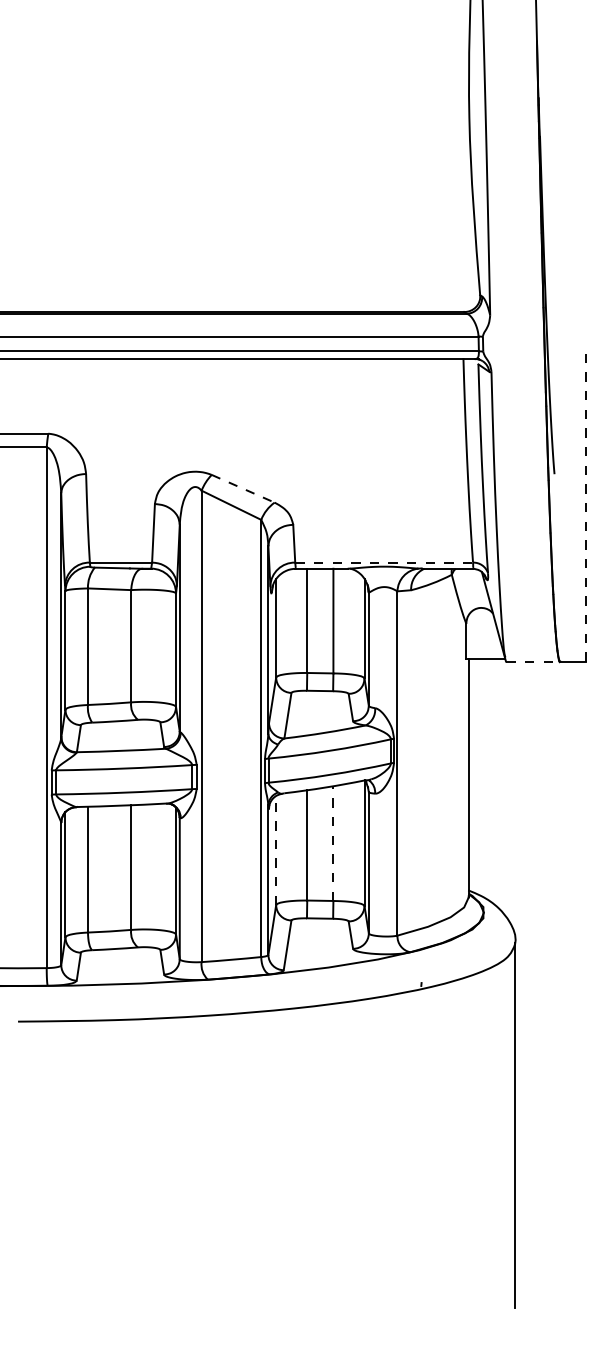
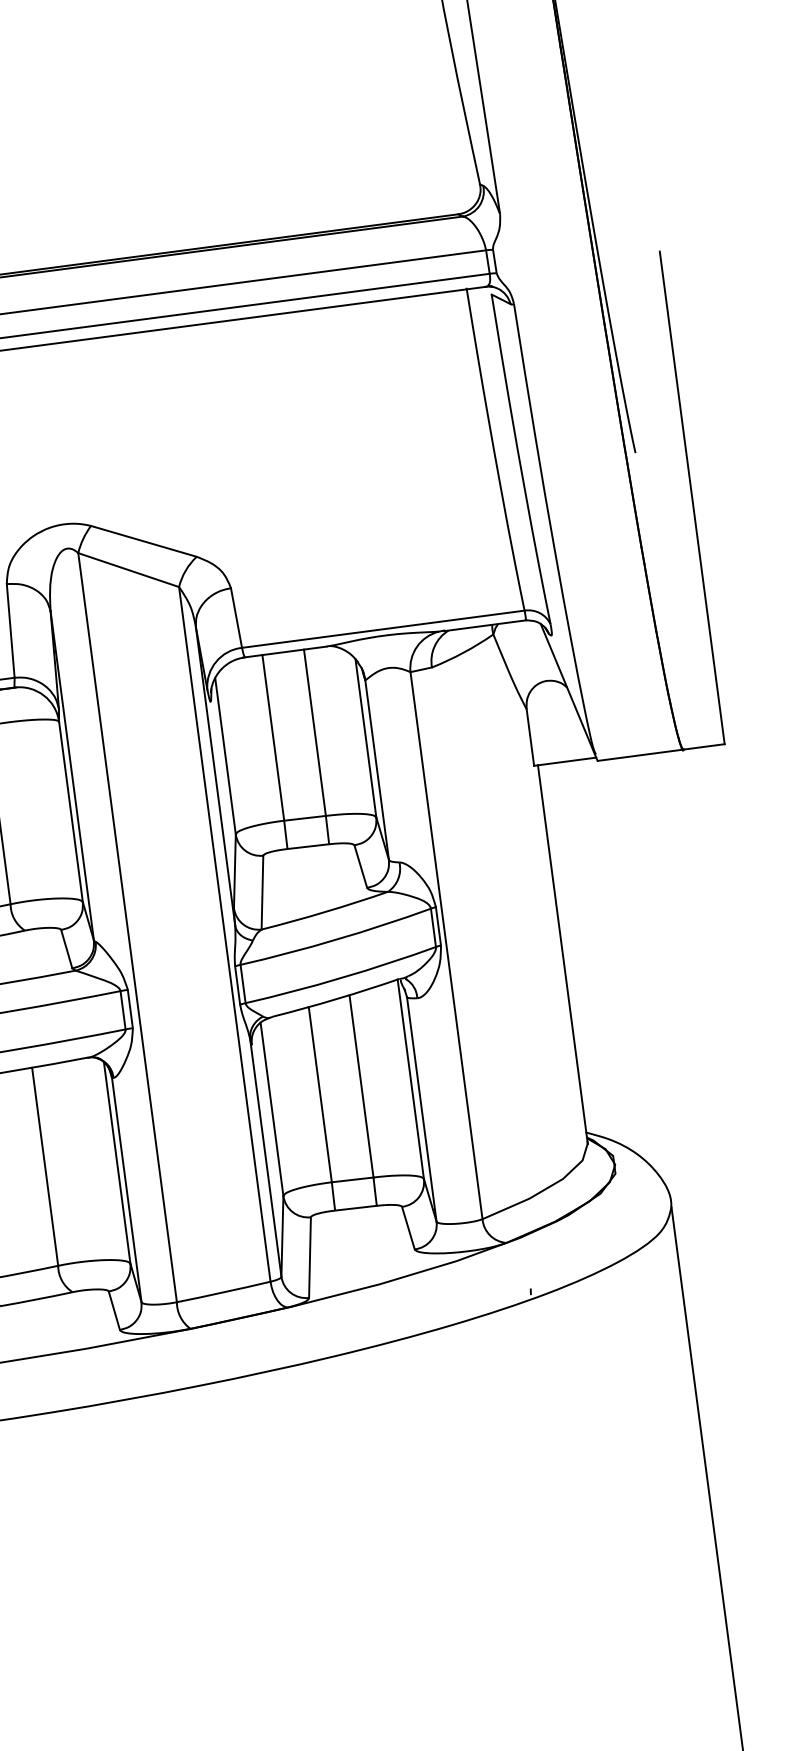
line: (243, 488) -> (144, 540), dashed -> solid
line: (585, 506) -> (691, 497), dashed -> solid
line: (384, 562) -> (383, 628), dashed -> solid
line: (533, 661) -> (641, 755), dashed -> solid
line: (333, 843) -> (361, 1086), dashed -> solid
line: (276, 850) -> (272, 1109), dashed -> solid

